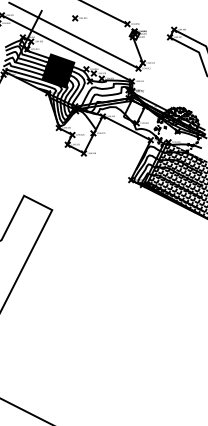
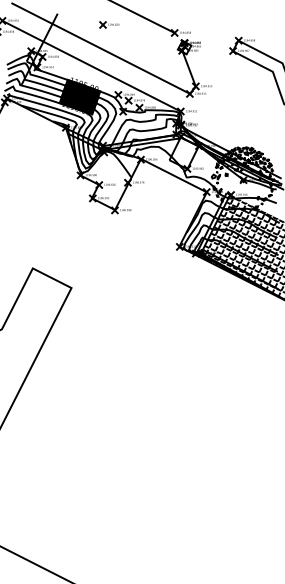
fill: (60, 62) -> (83, 85), removed
fill: (55, 79) -> (75, 108), removed

